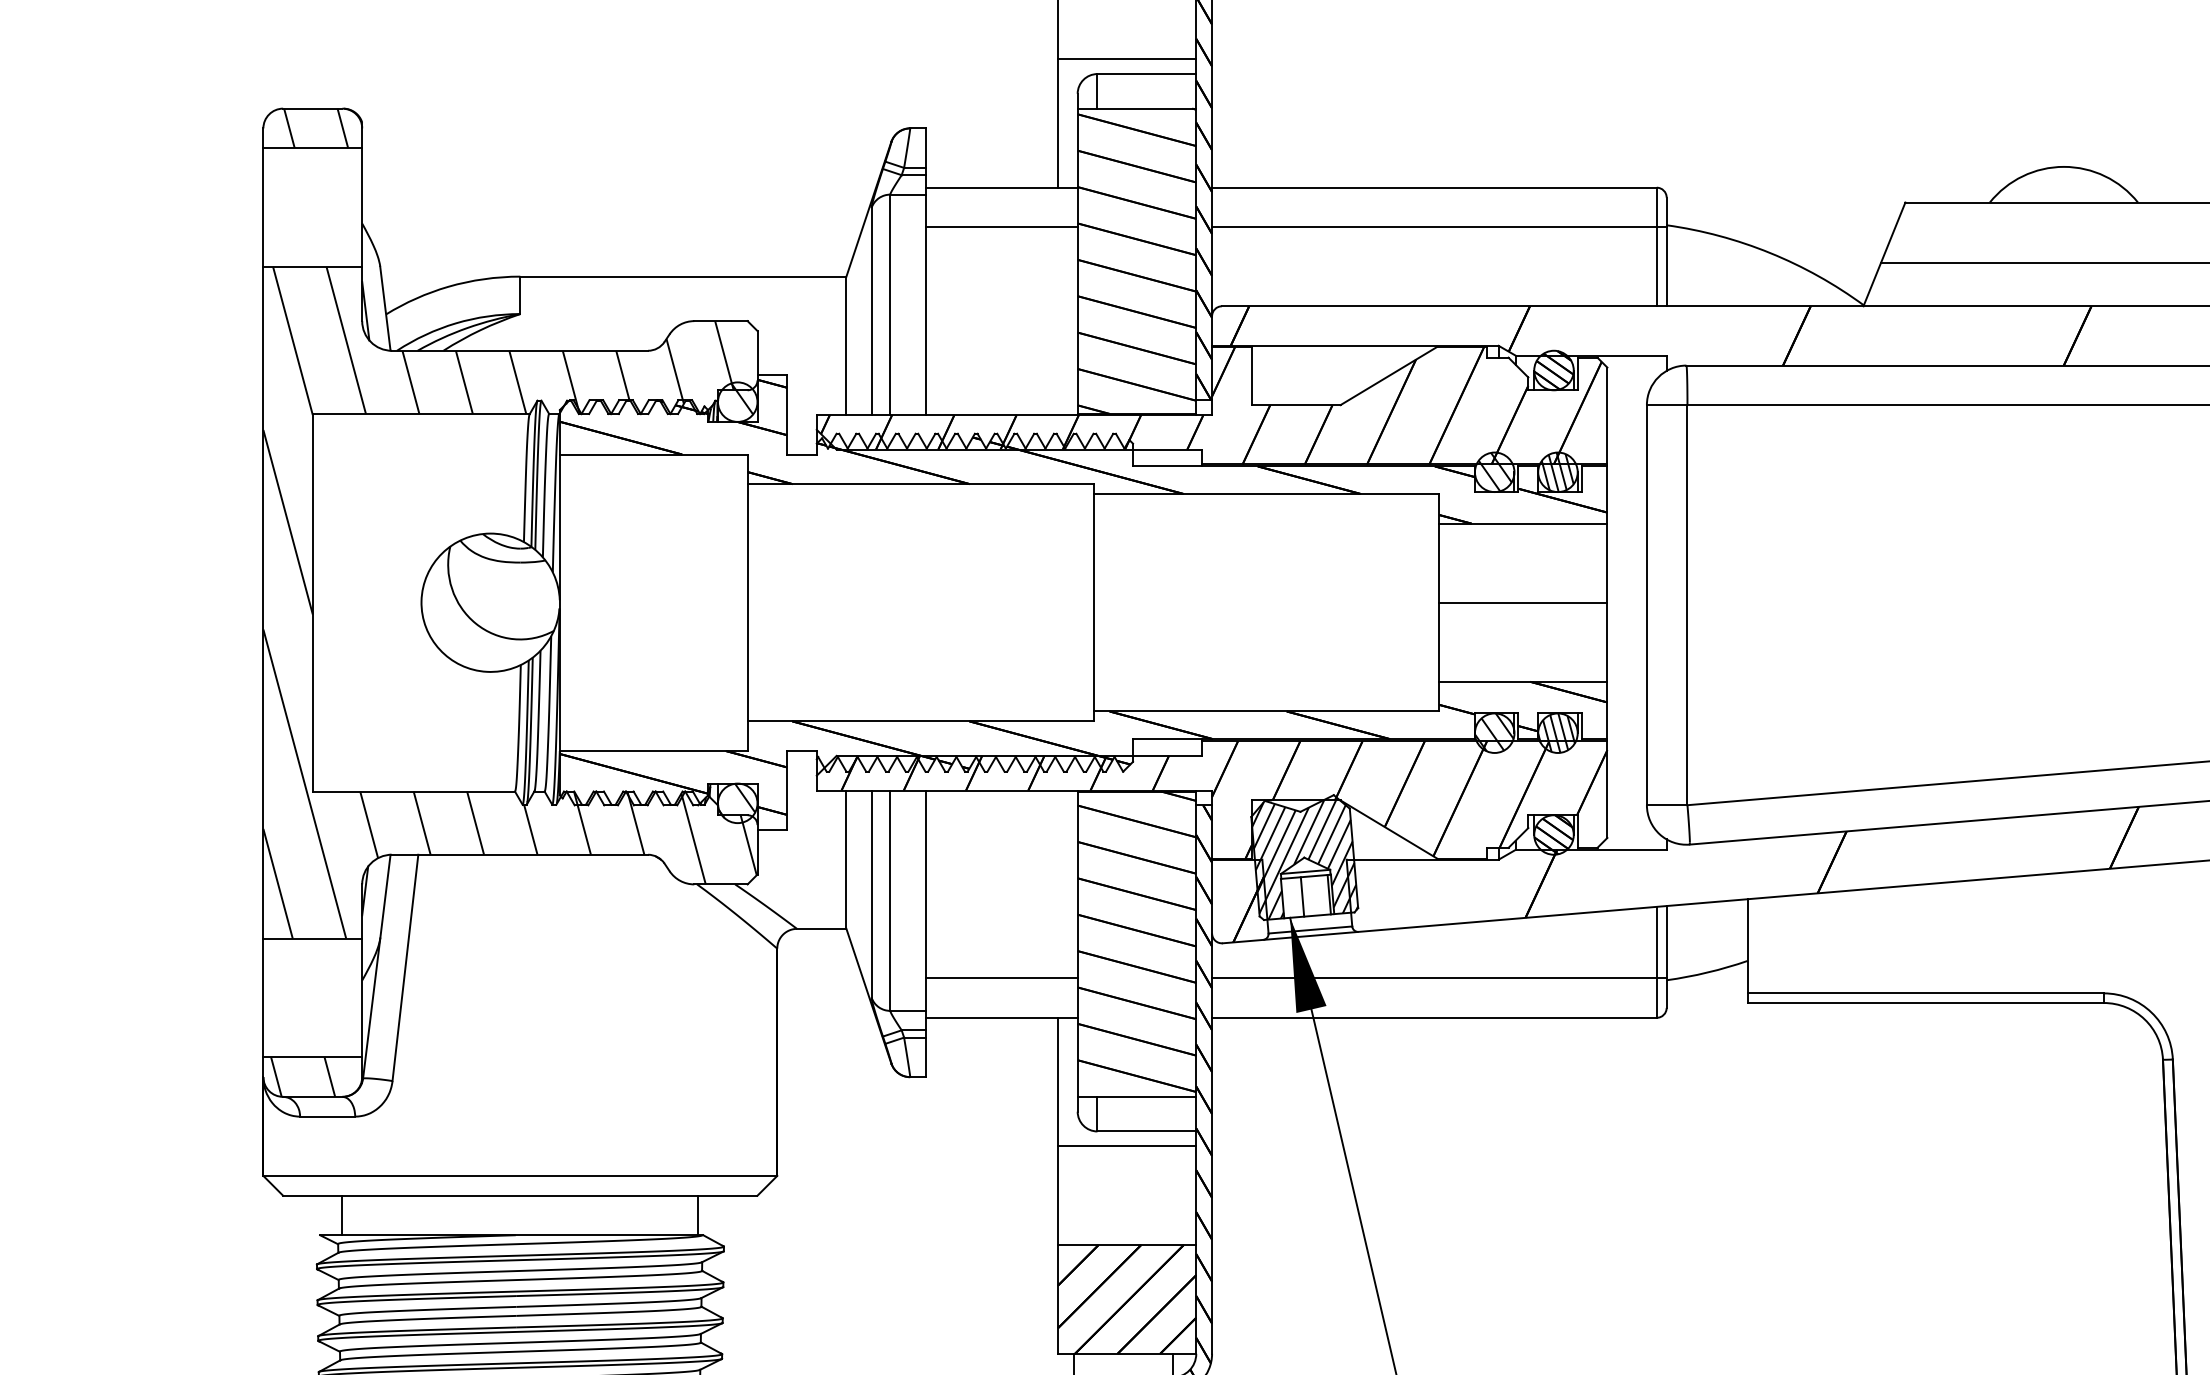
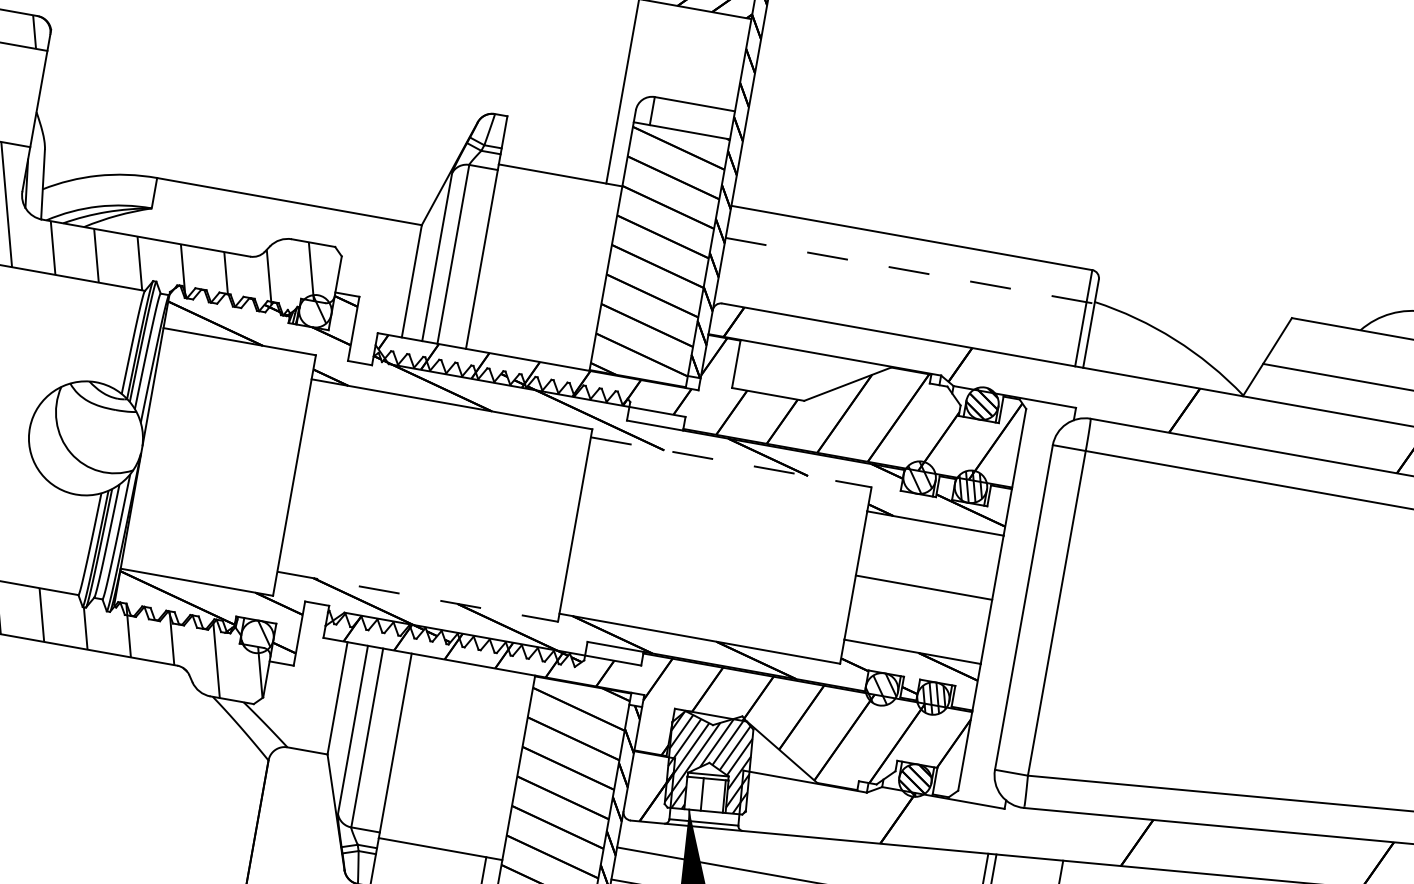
line: (1126, 59) -> (680, 89), removed
line: (1001, 227) -> (554, 207), removed
line: (1439, 227) -> (910, 271), solid -> dashed
line: (1266, 494) -> (731, 462), solid -> dashed
line: (920, 721) -> (417, 596), solid -> dashed
line: (1001, 978) -> (446, 817), removed

